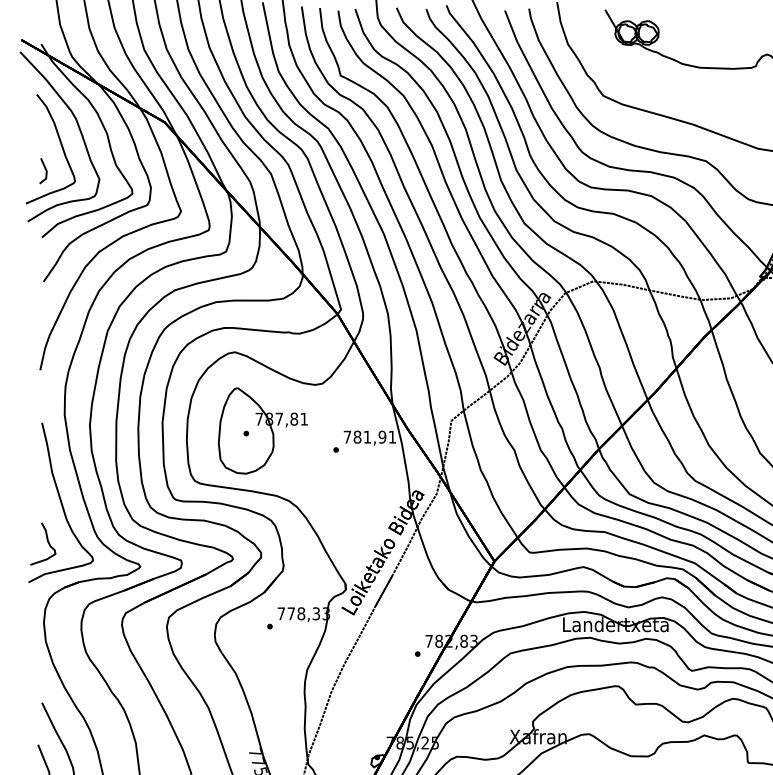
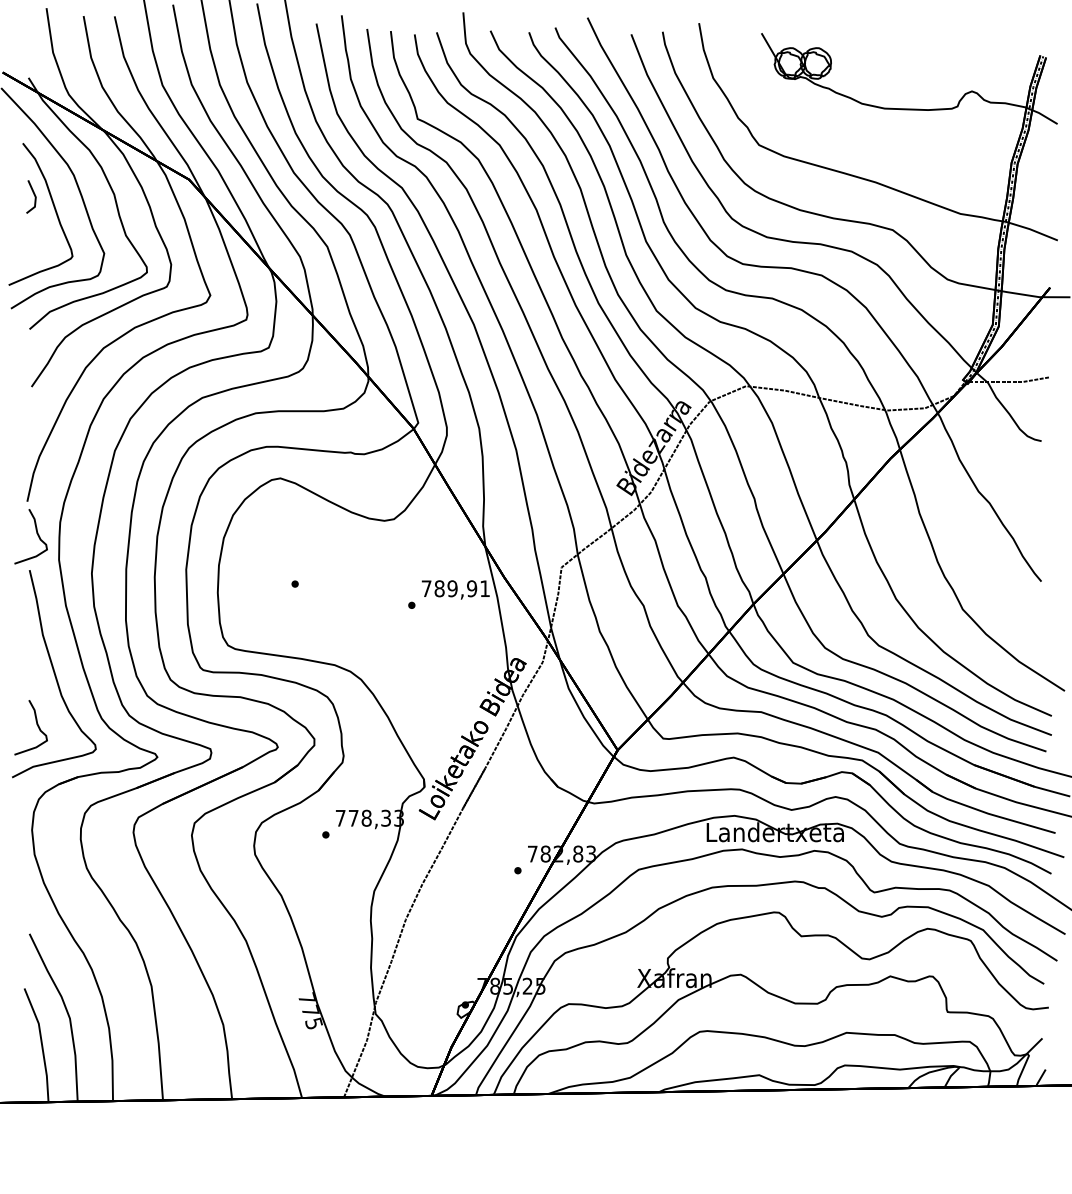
line: (45, 169) -> (33, 194), moved
curve: (47, 394) -> (36, 533), added
part: (262, 430) -> (316, 580), removed
text: (367, 436) -> (452, 588), 781,91 -> 789,91

